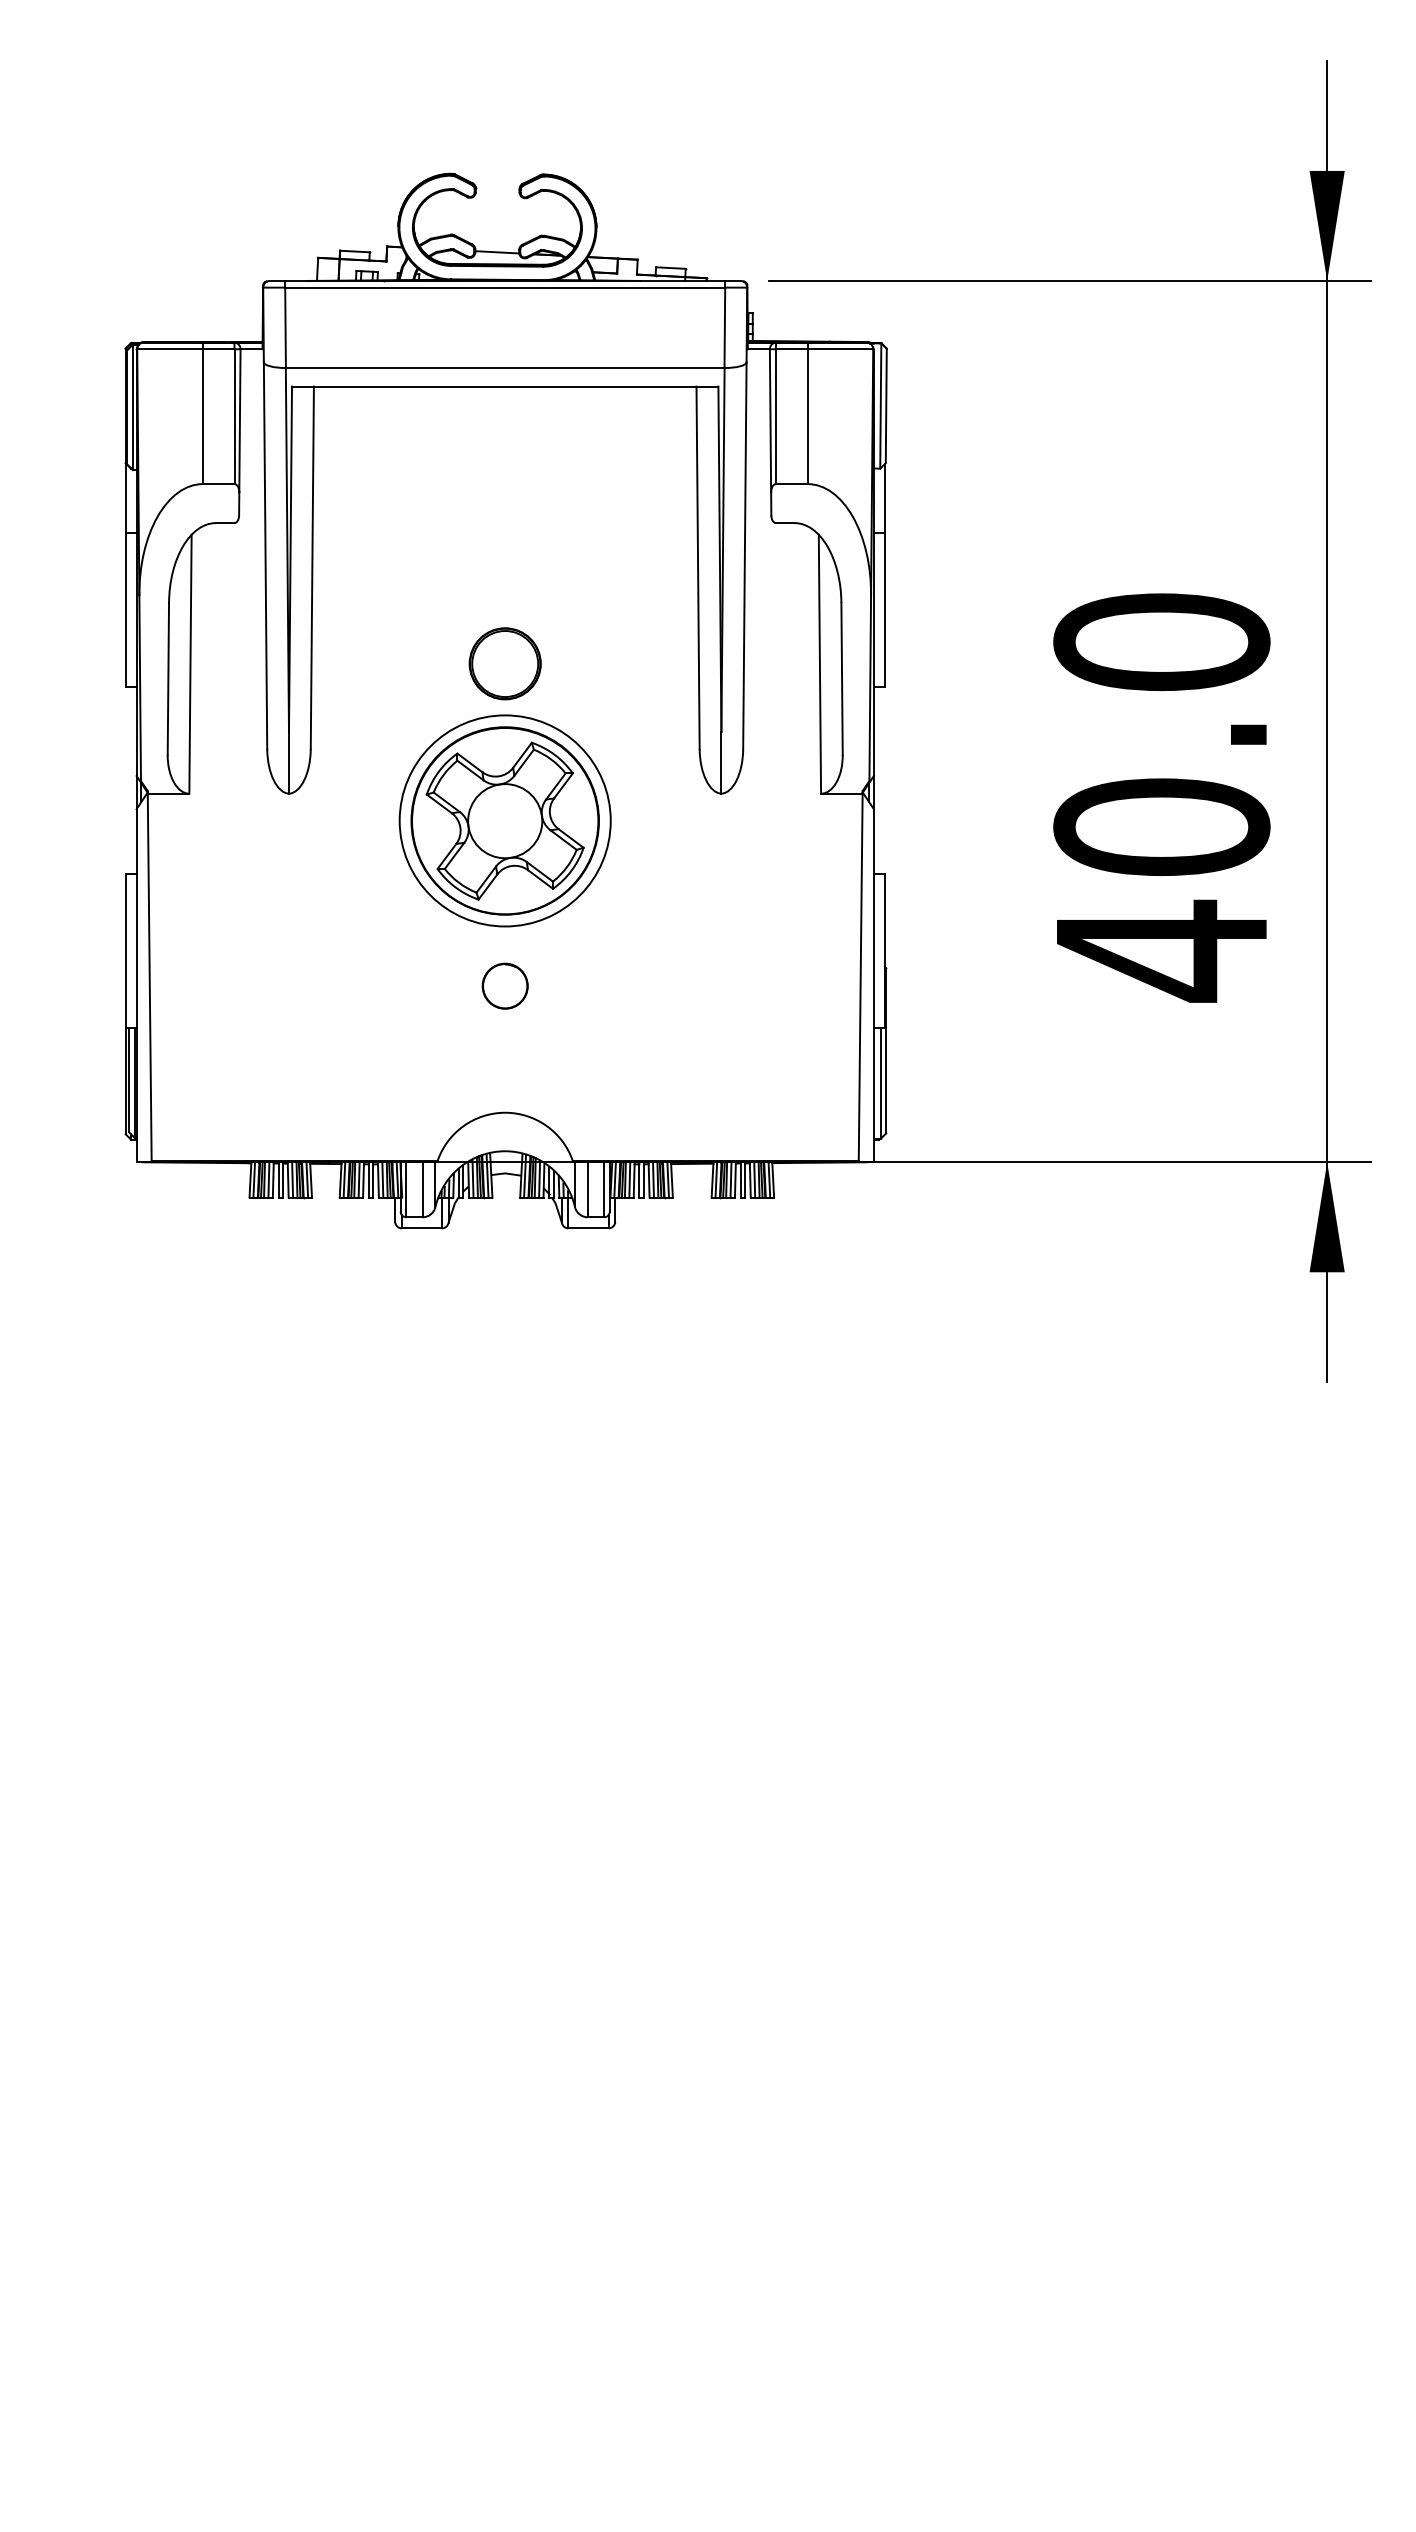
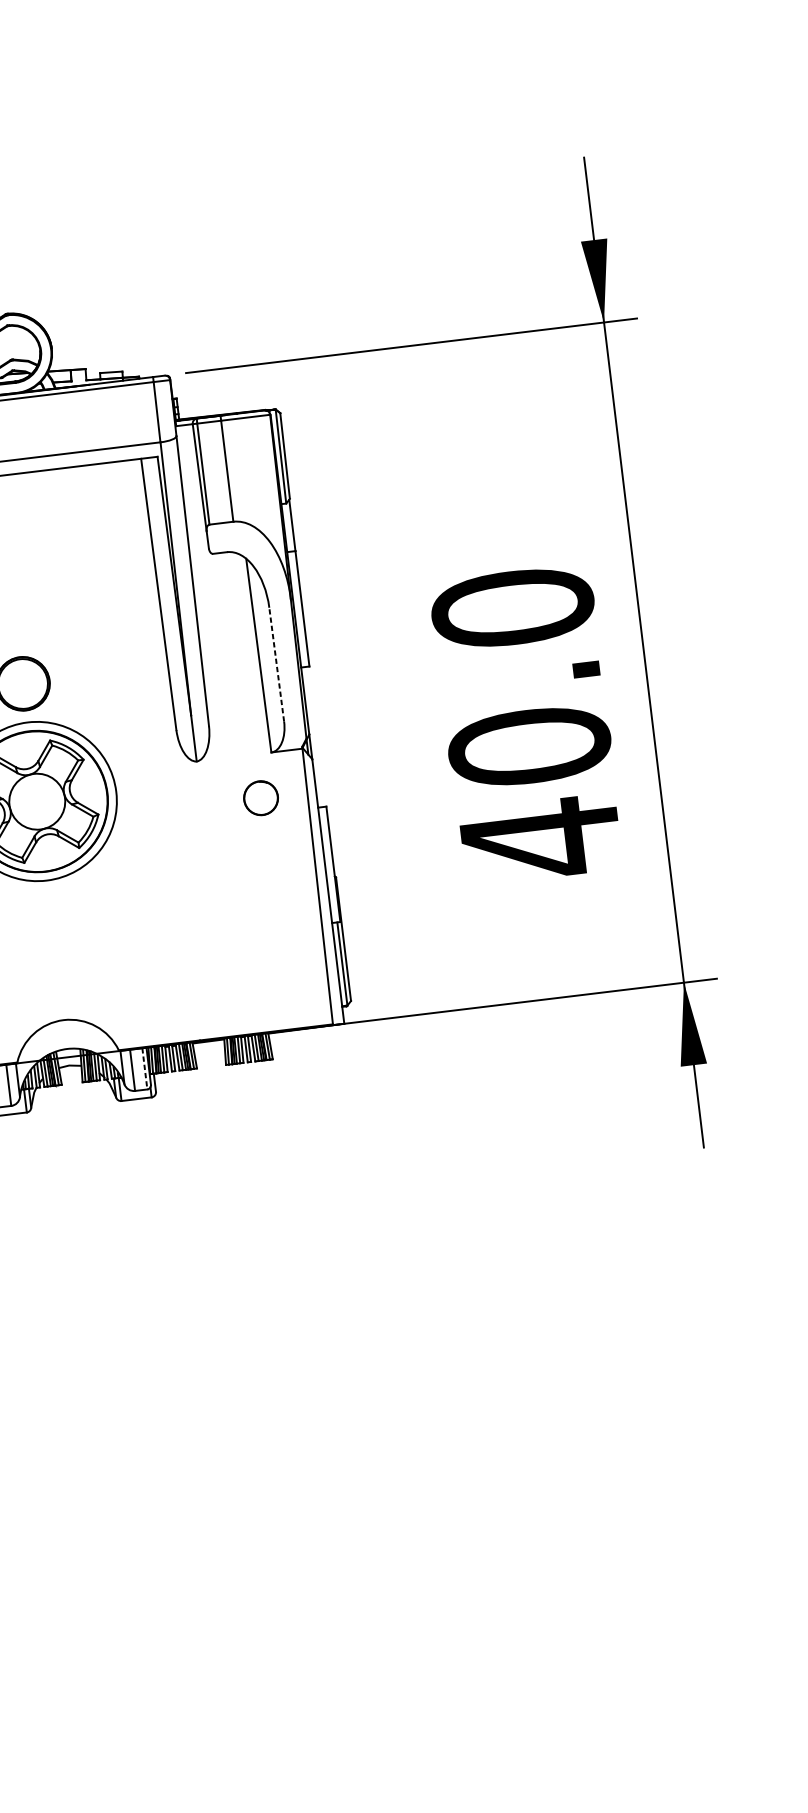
line: (842, 678) -> (277, 664), solid -> dashed
circle: (504, 985) -> (260, 797), moved
line: (604, 1189) -> (145, 1068), solid -> dashed

